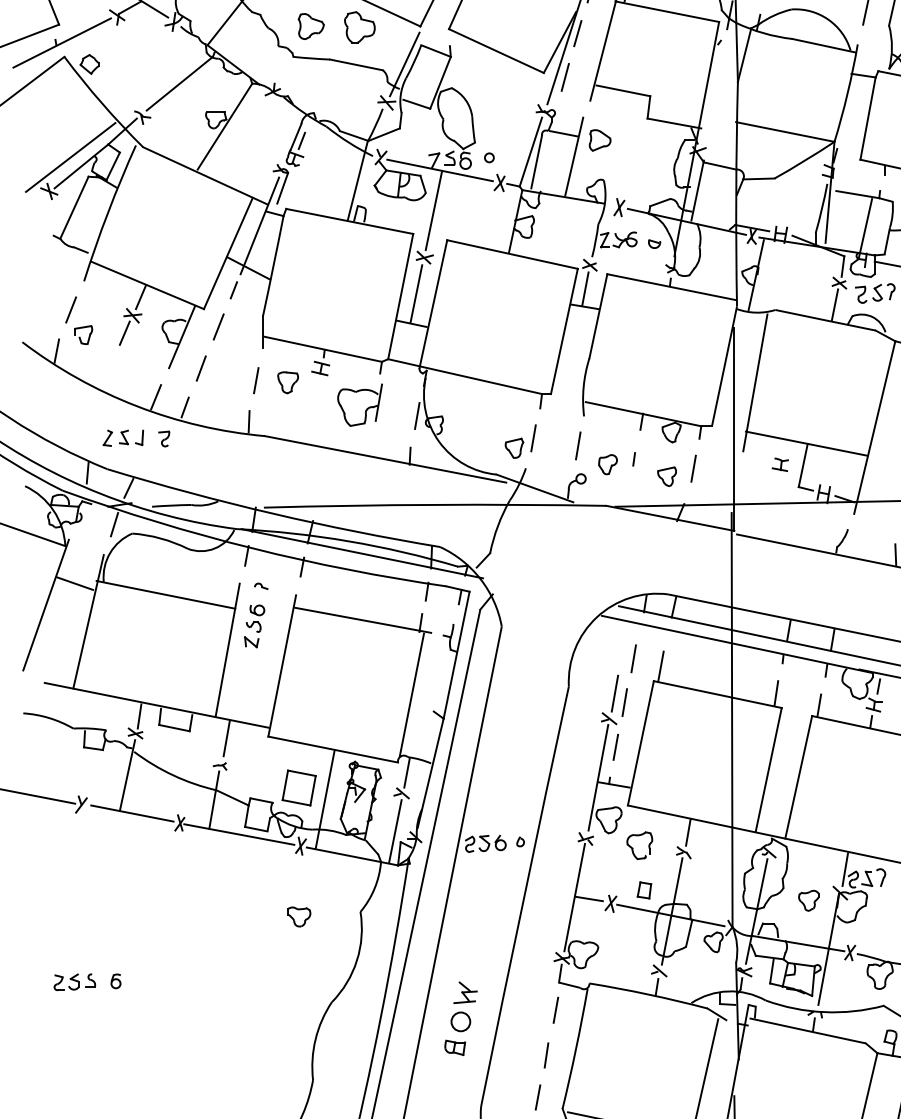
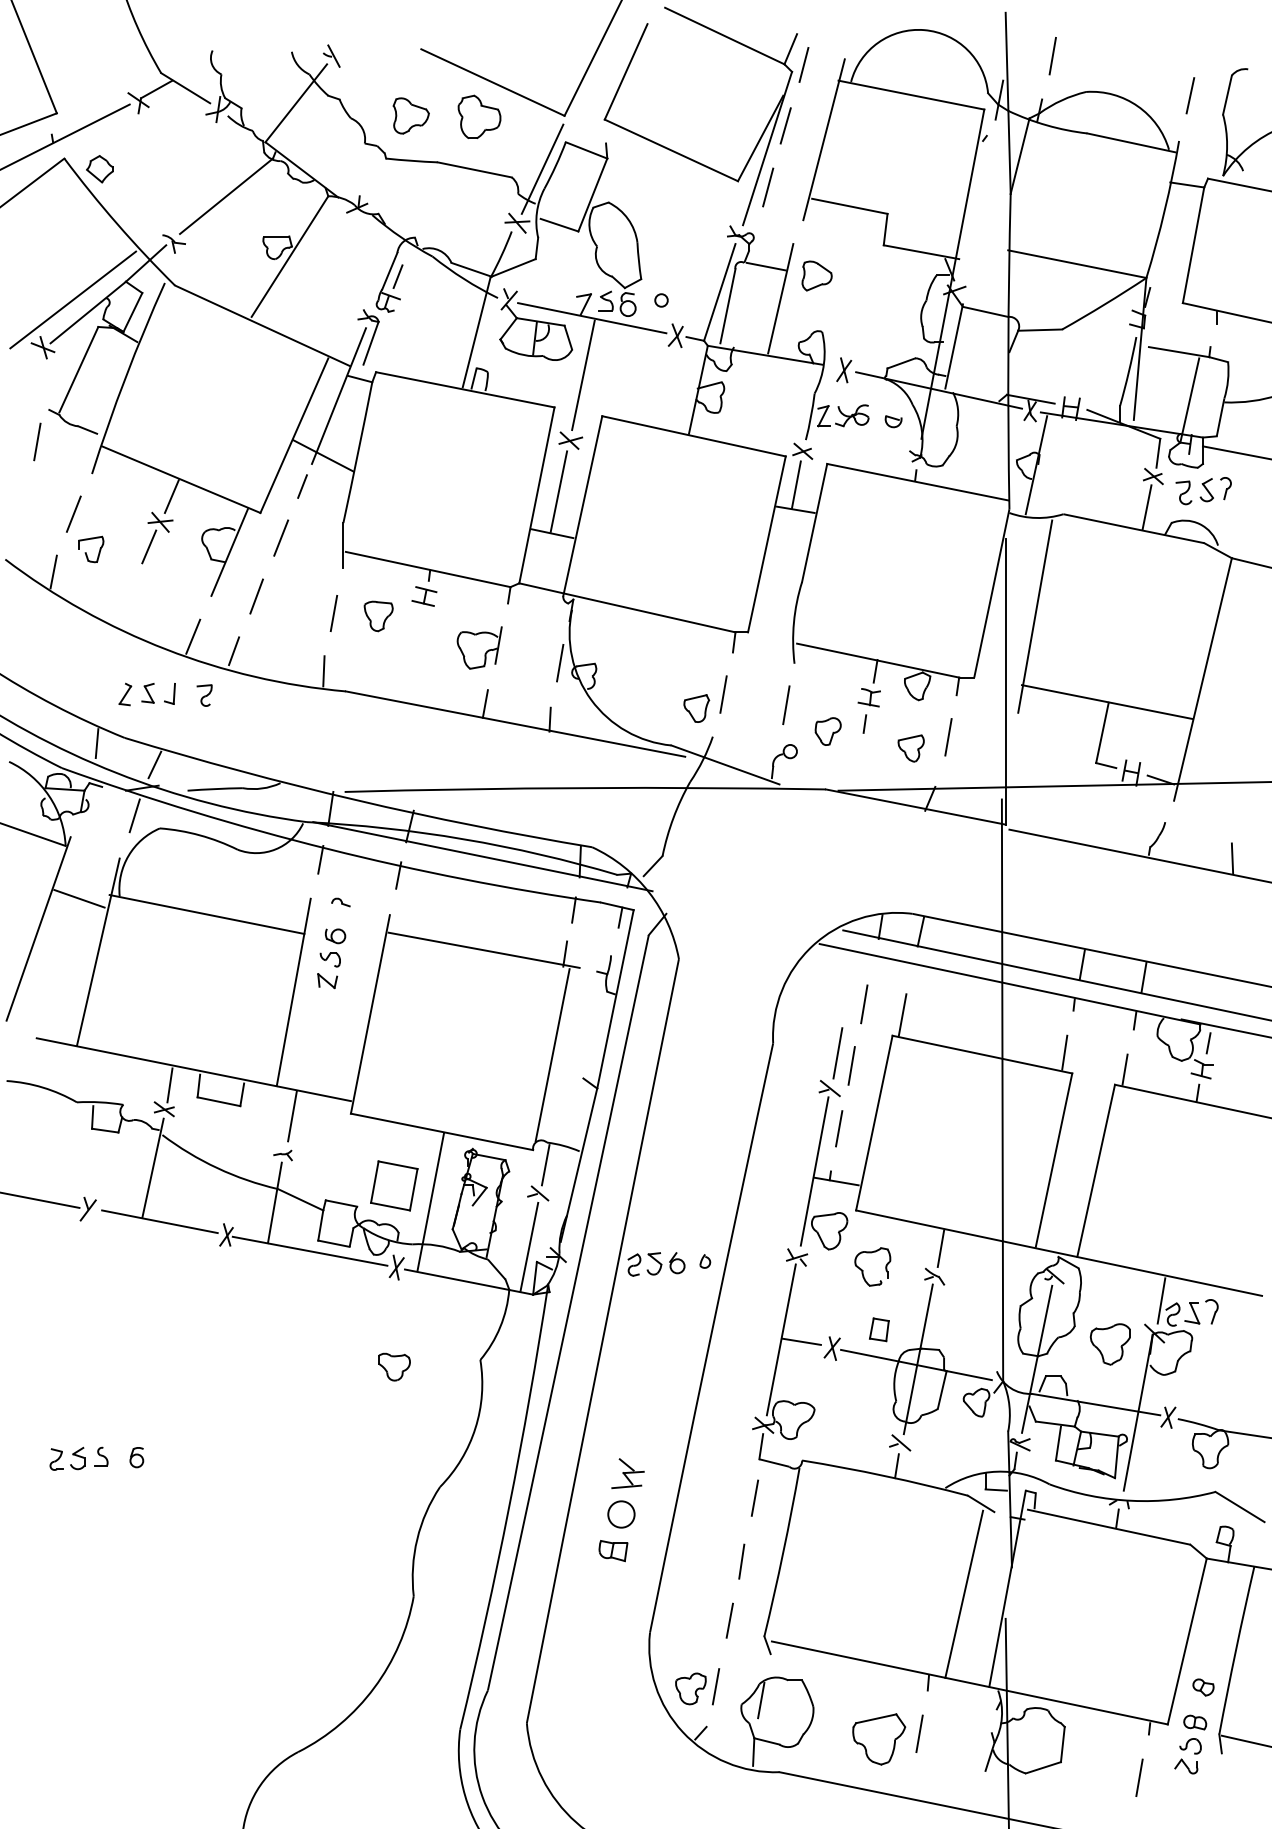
line: (45, 258) -> (37, 441), added
part: (359, 404) -> (479, 647), size x0.71
line: (363, 444) -> (484, 703), added
part: (779, 464) -> (868, 697), moved
part: (808, 900) -> (1109, 1344), size x1.43

